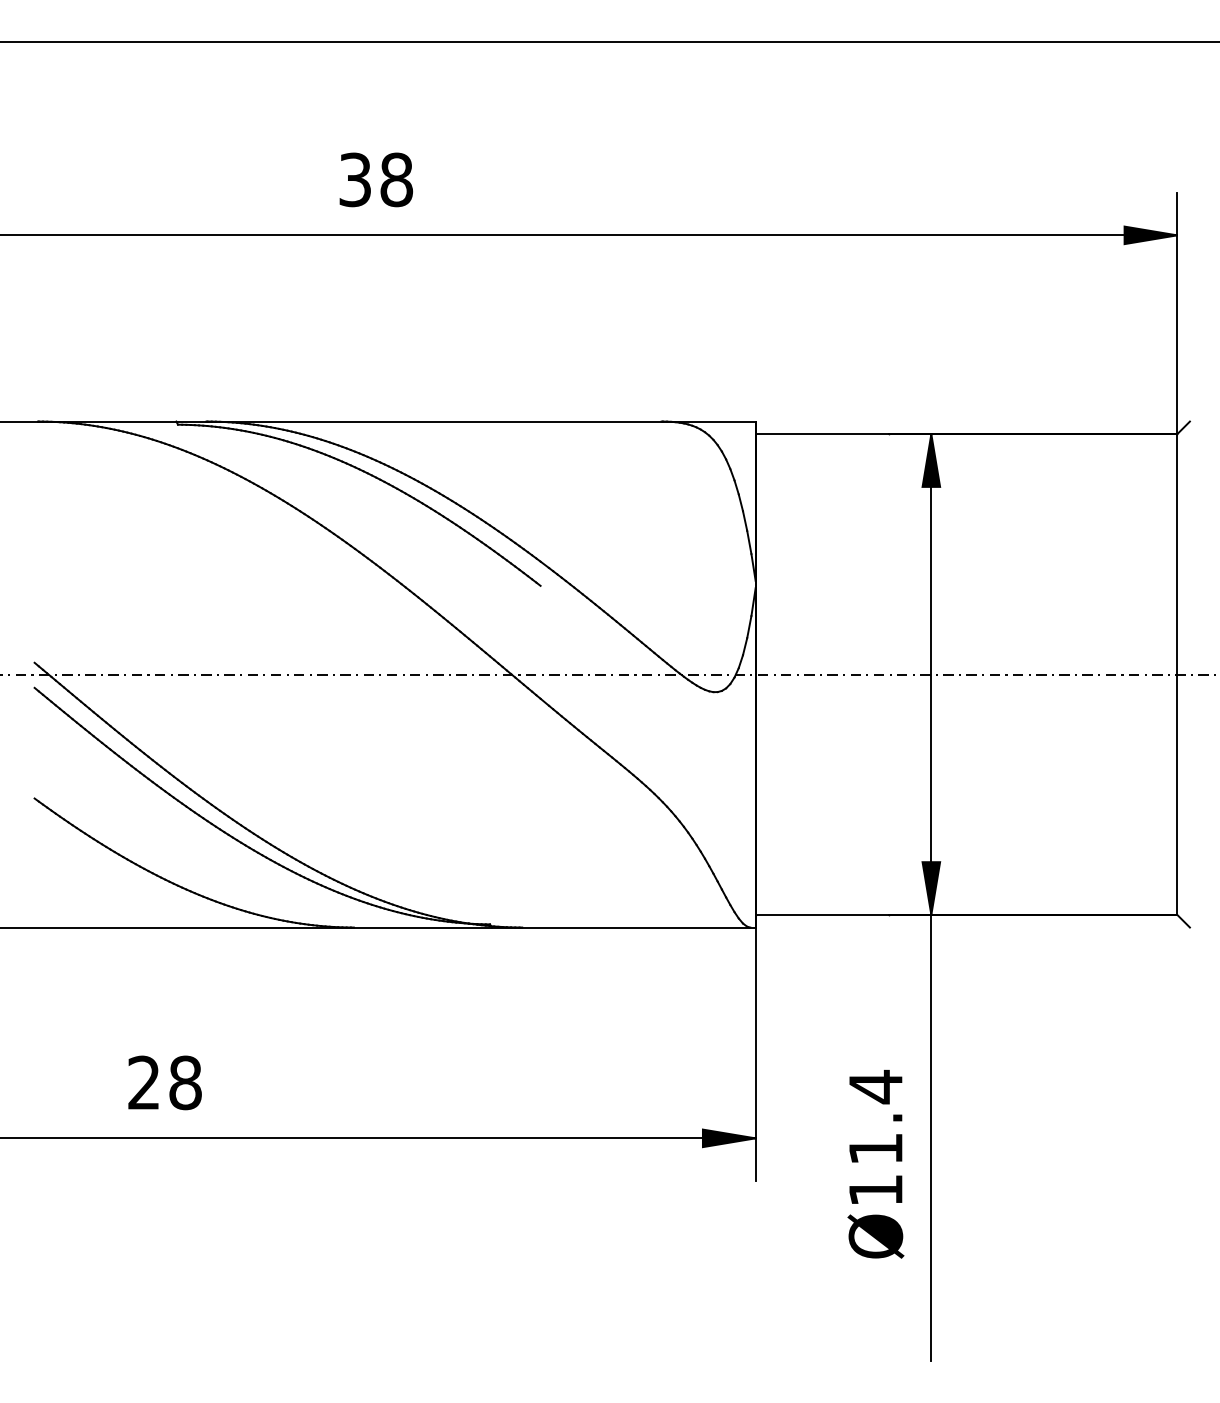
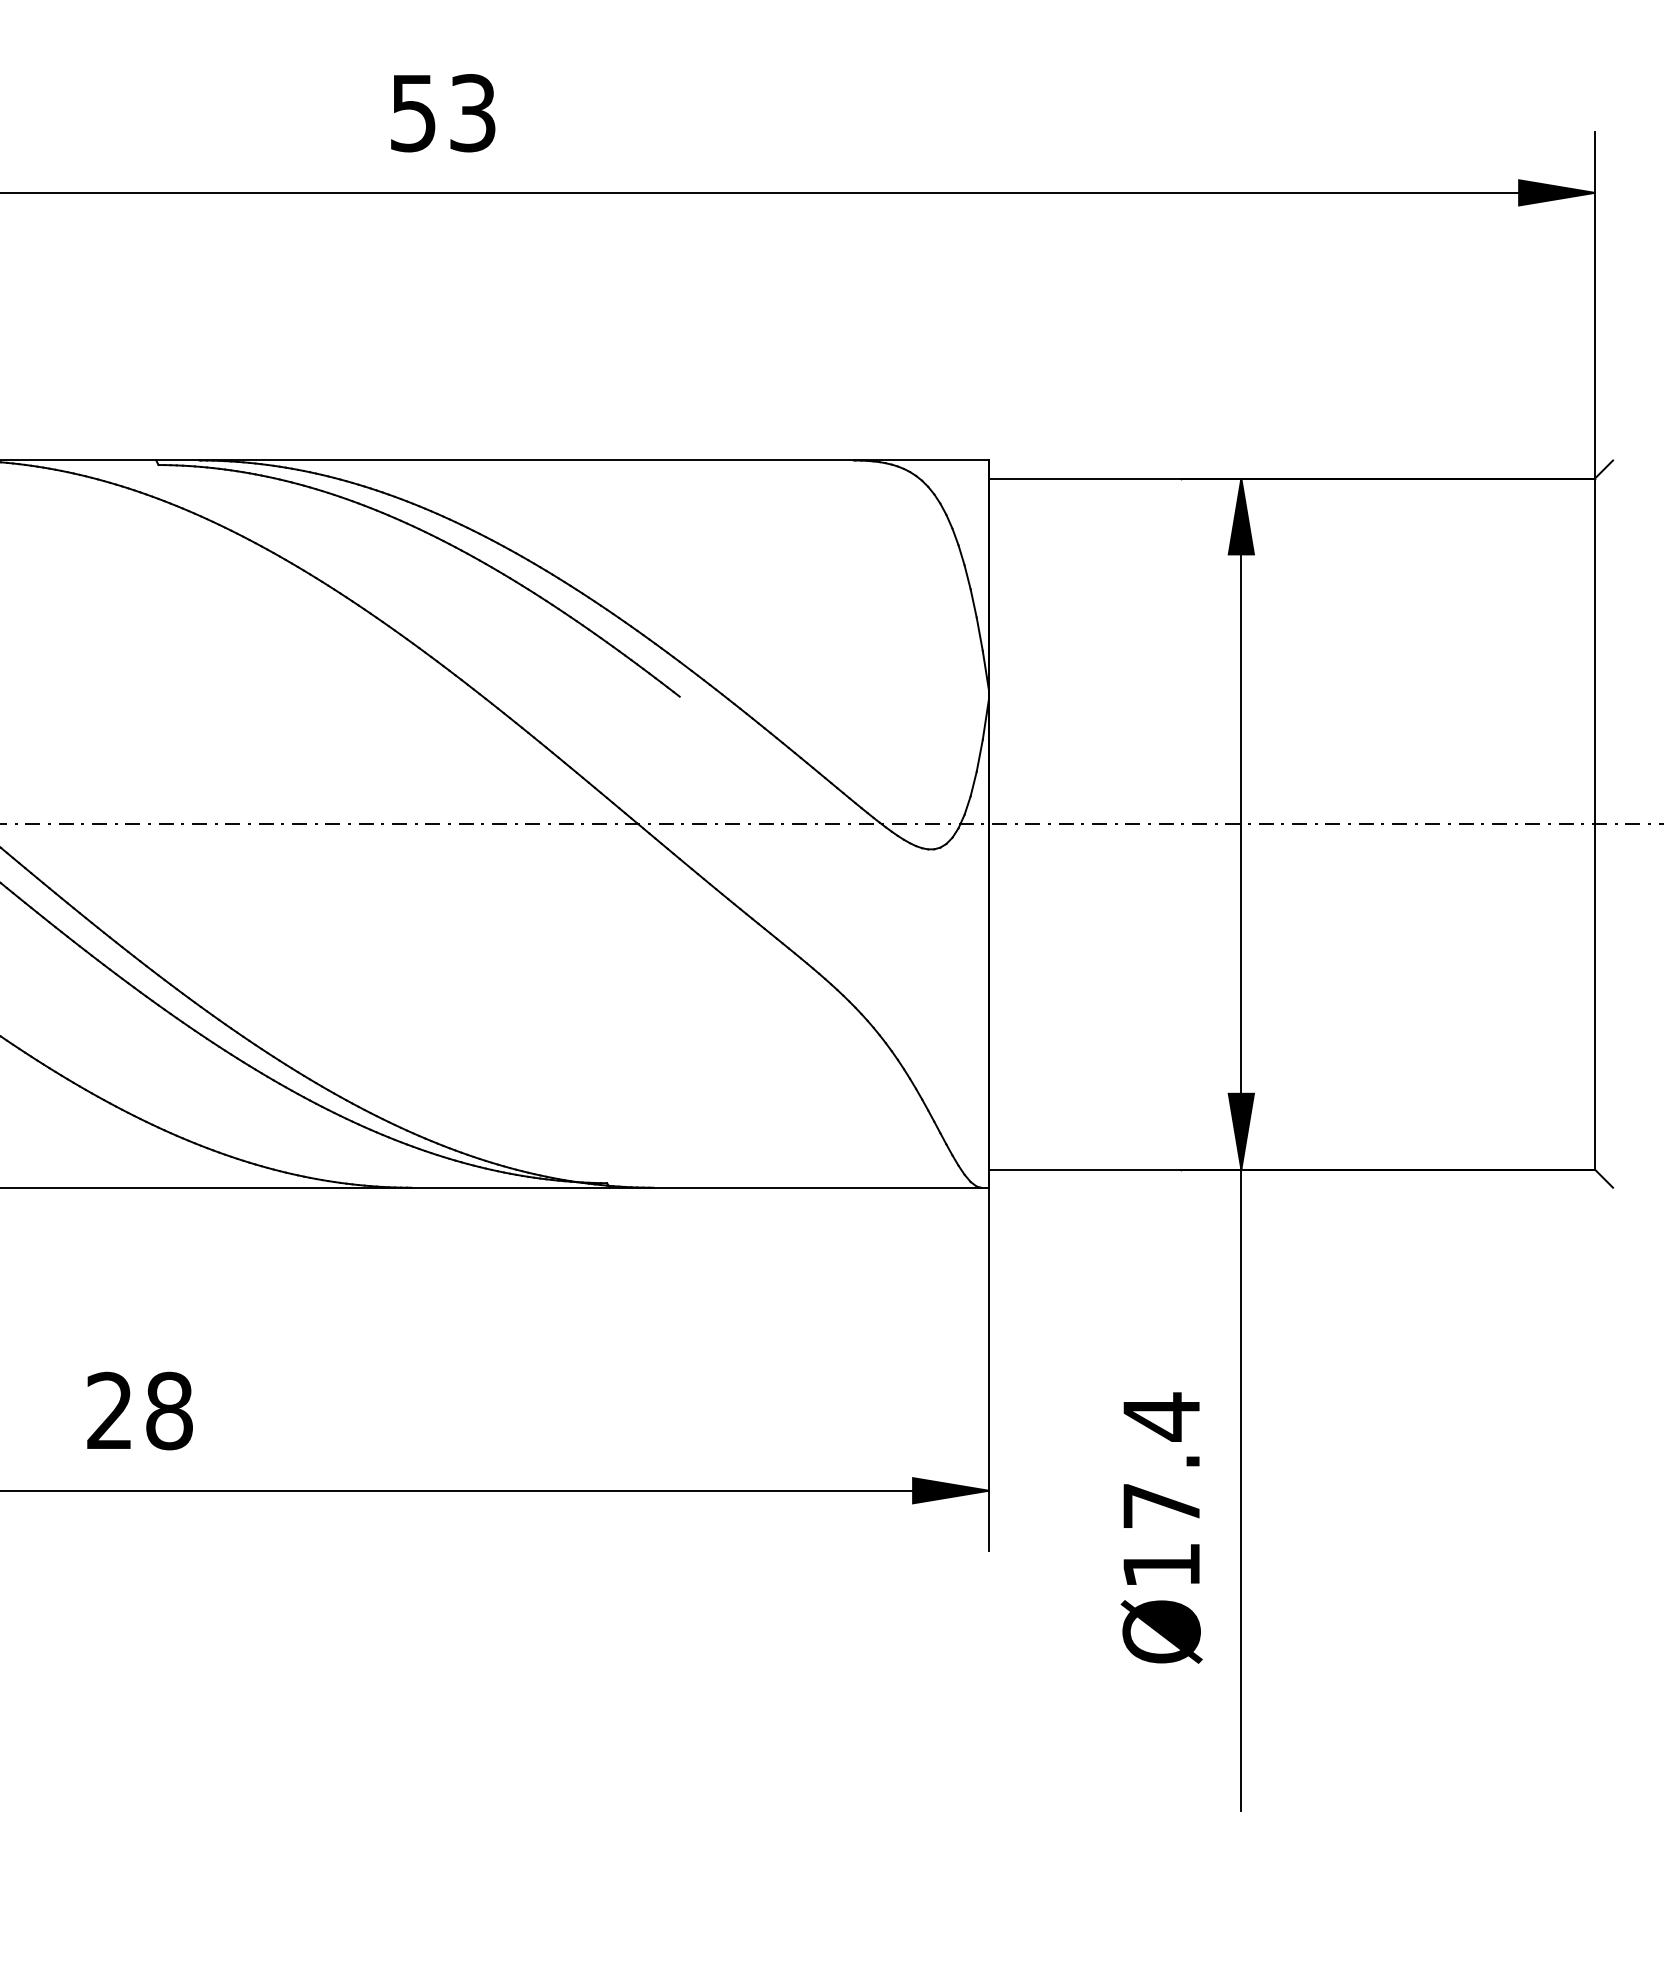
text: (376, 179) -> (443, 112), 38 -> 53
text: (875, 1148) -> (1161, 1505), Ø11.4 -> Ø17.4

